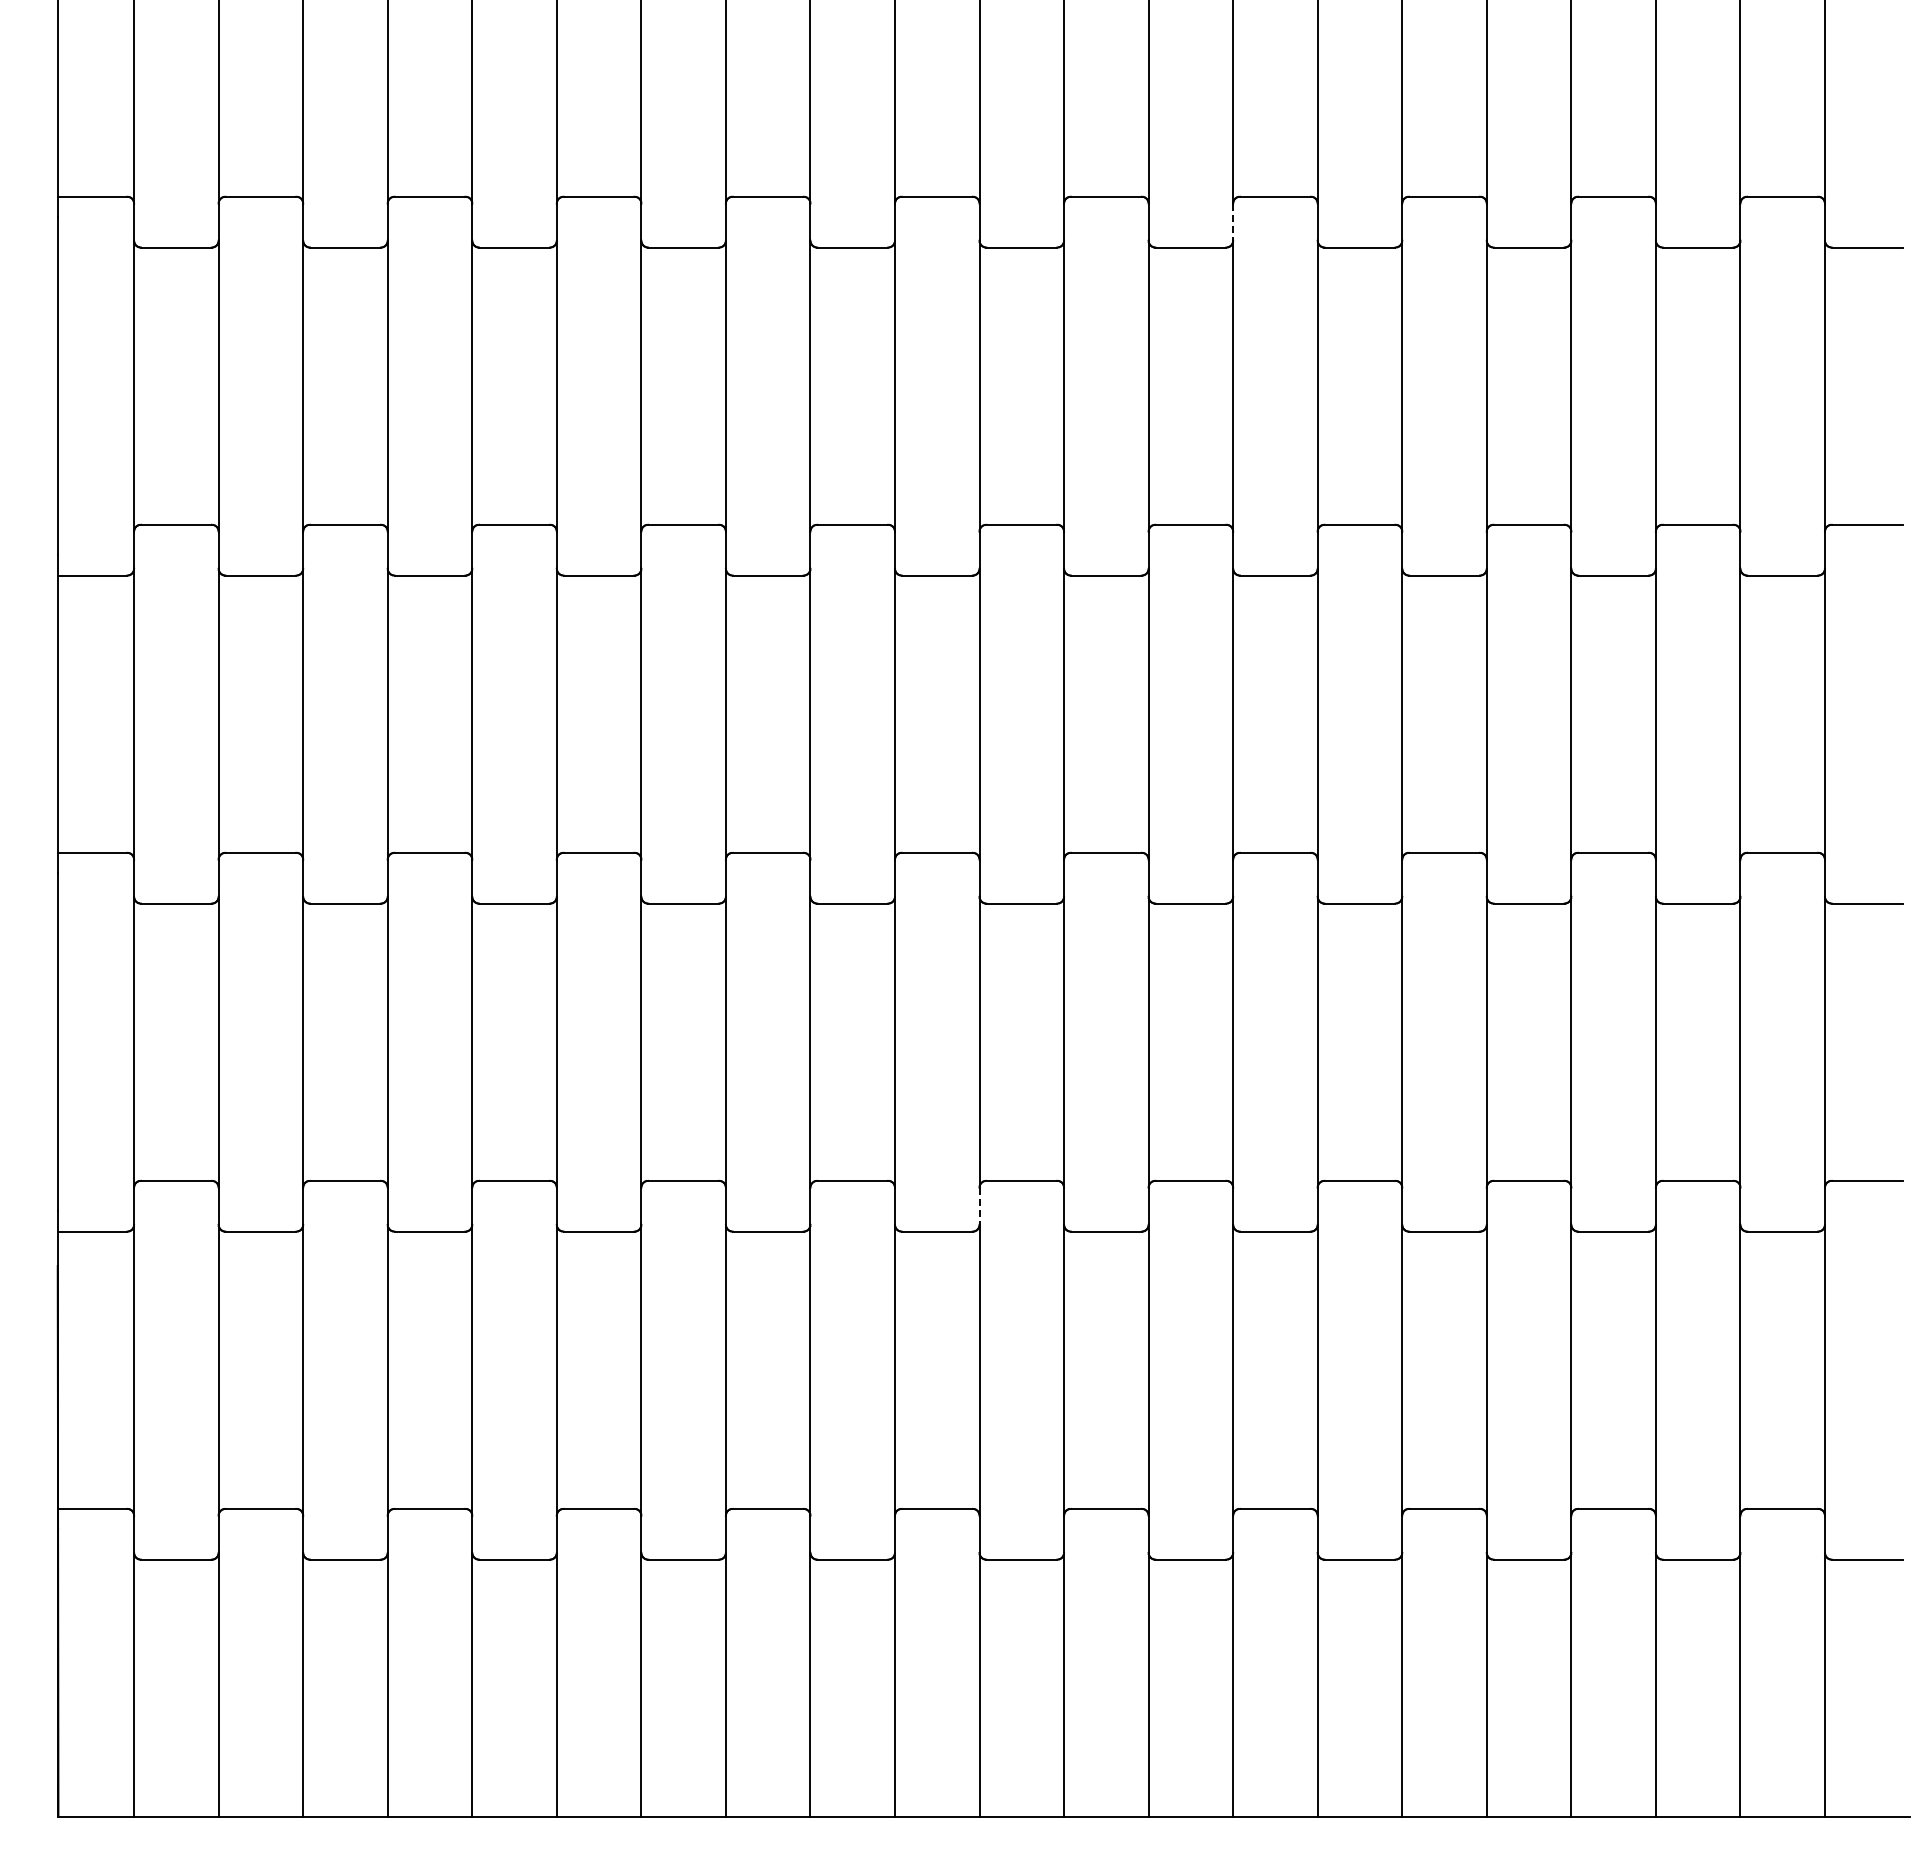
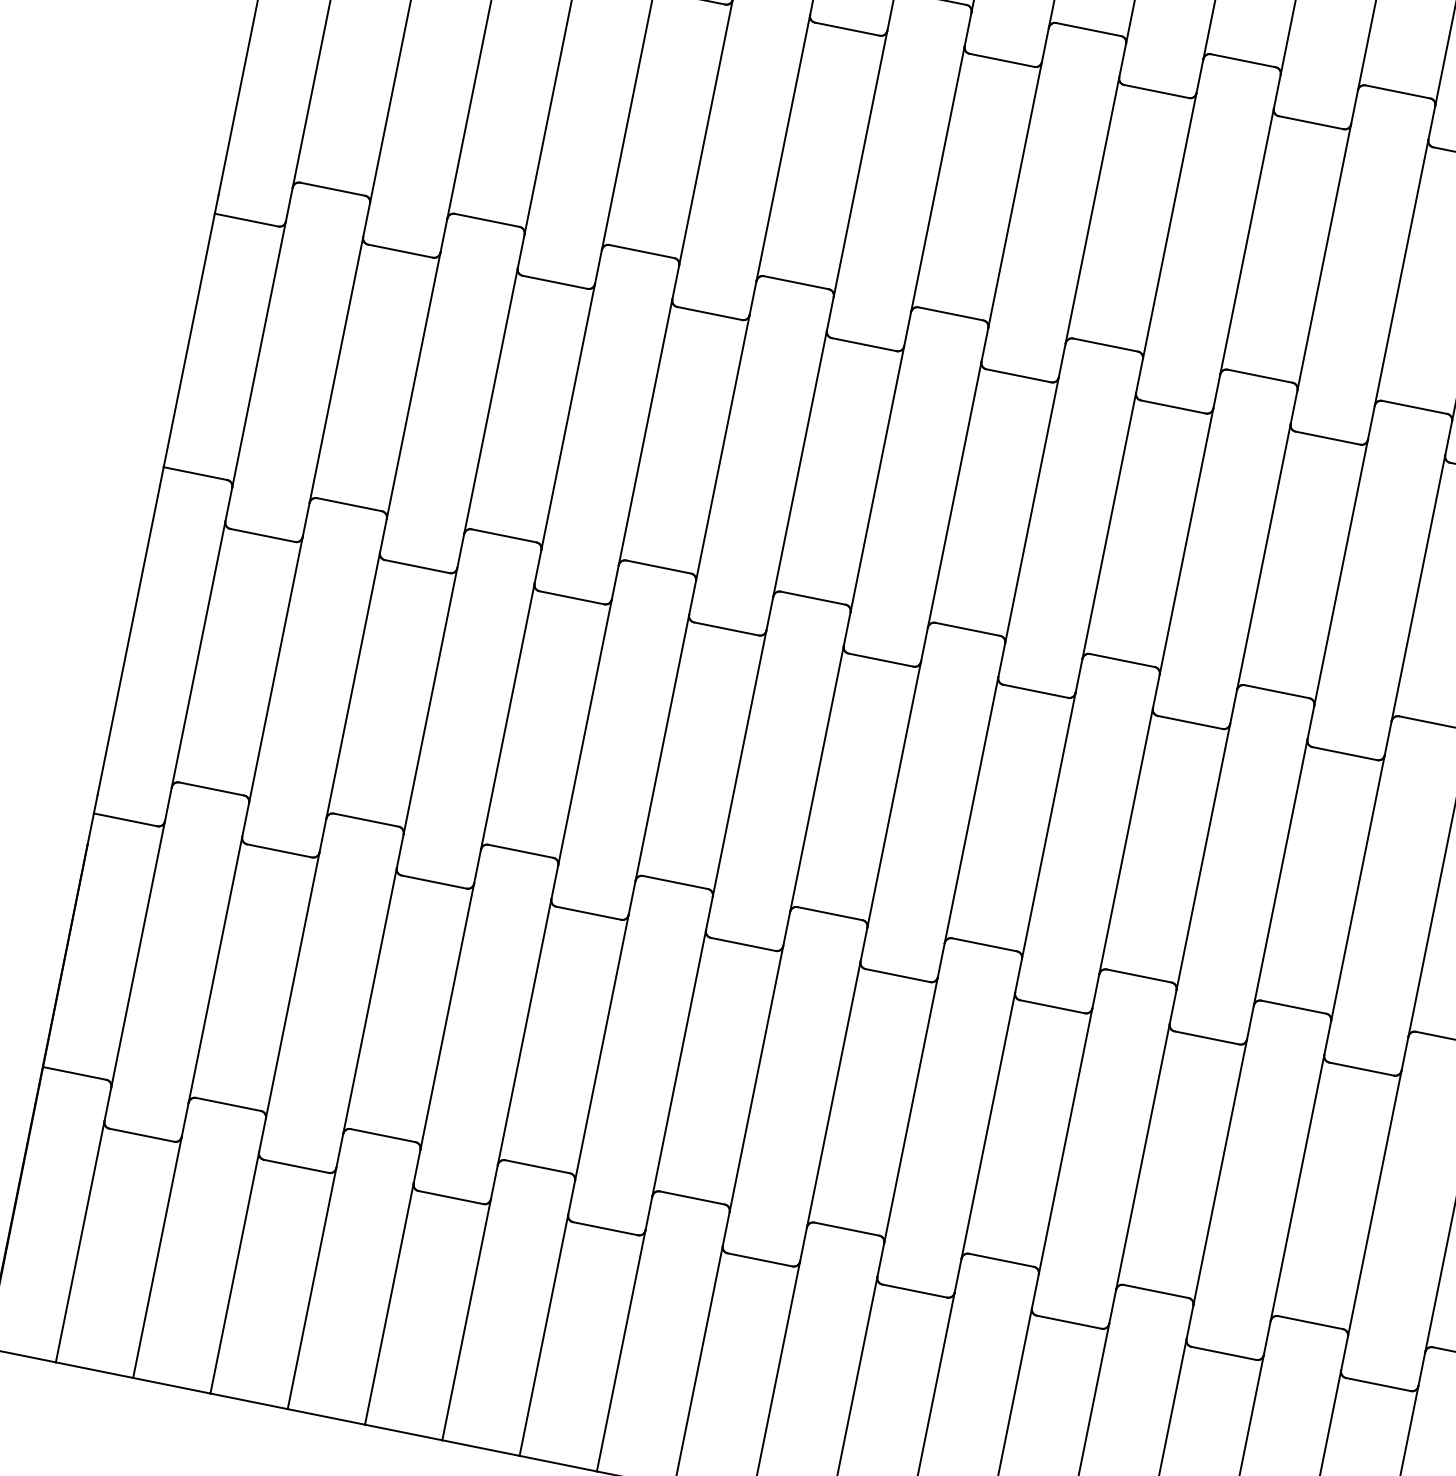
line: (1233, 222) -> (1354, 107), dashed -> solid
line: (979, 1206) -> (941, 960), dashed -> solid

